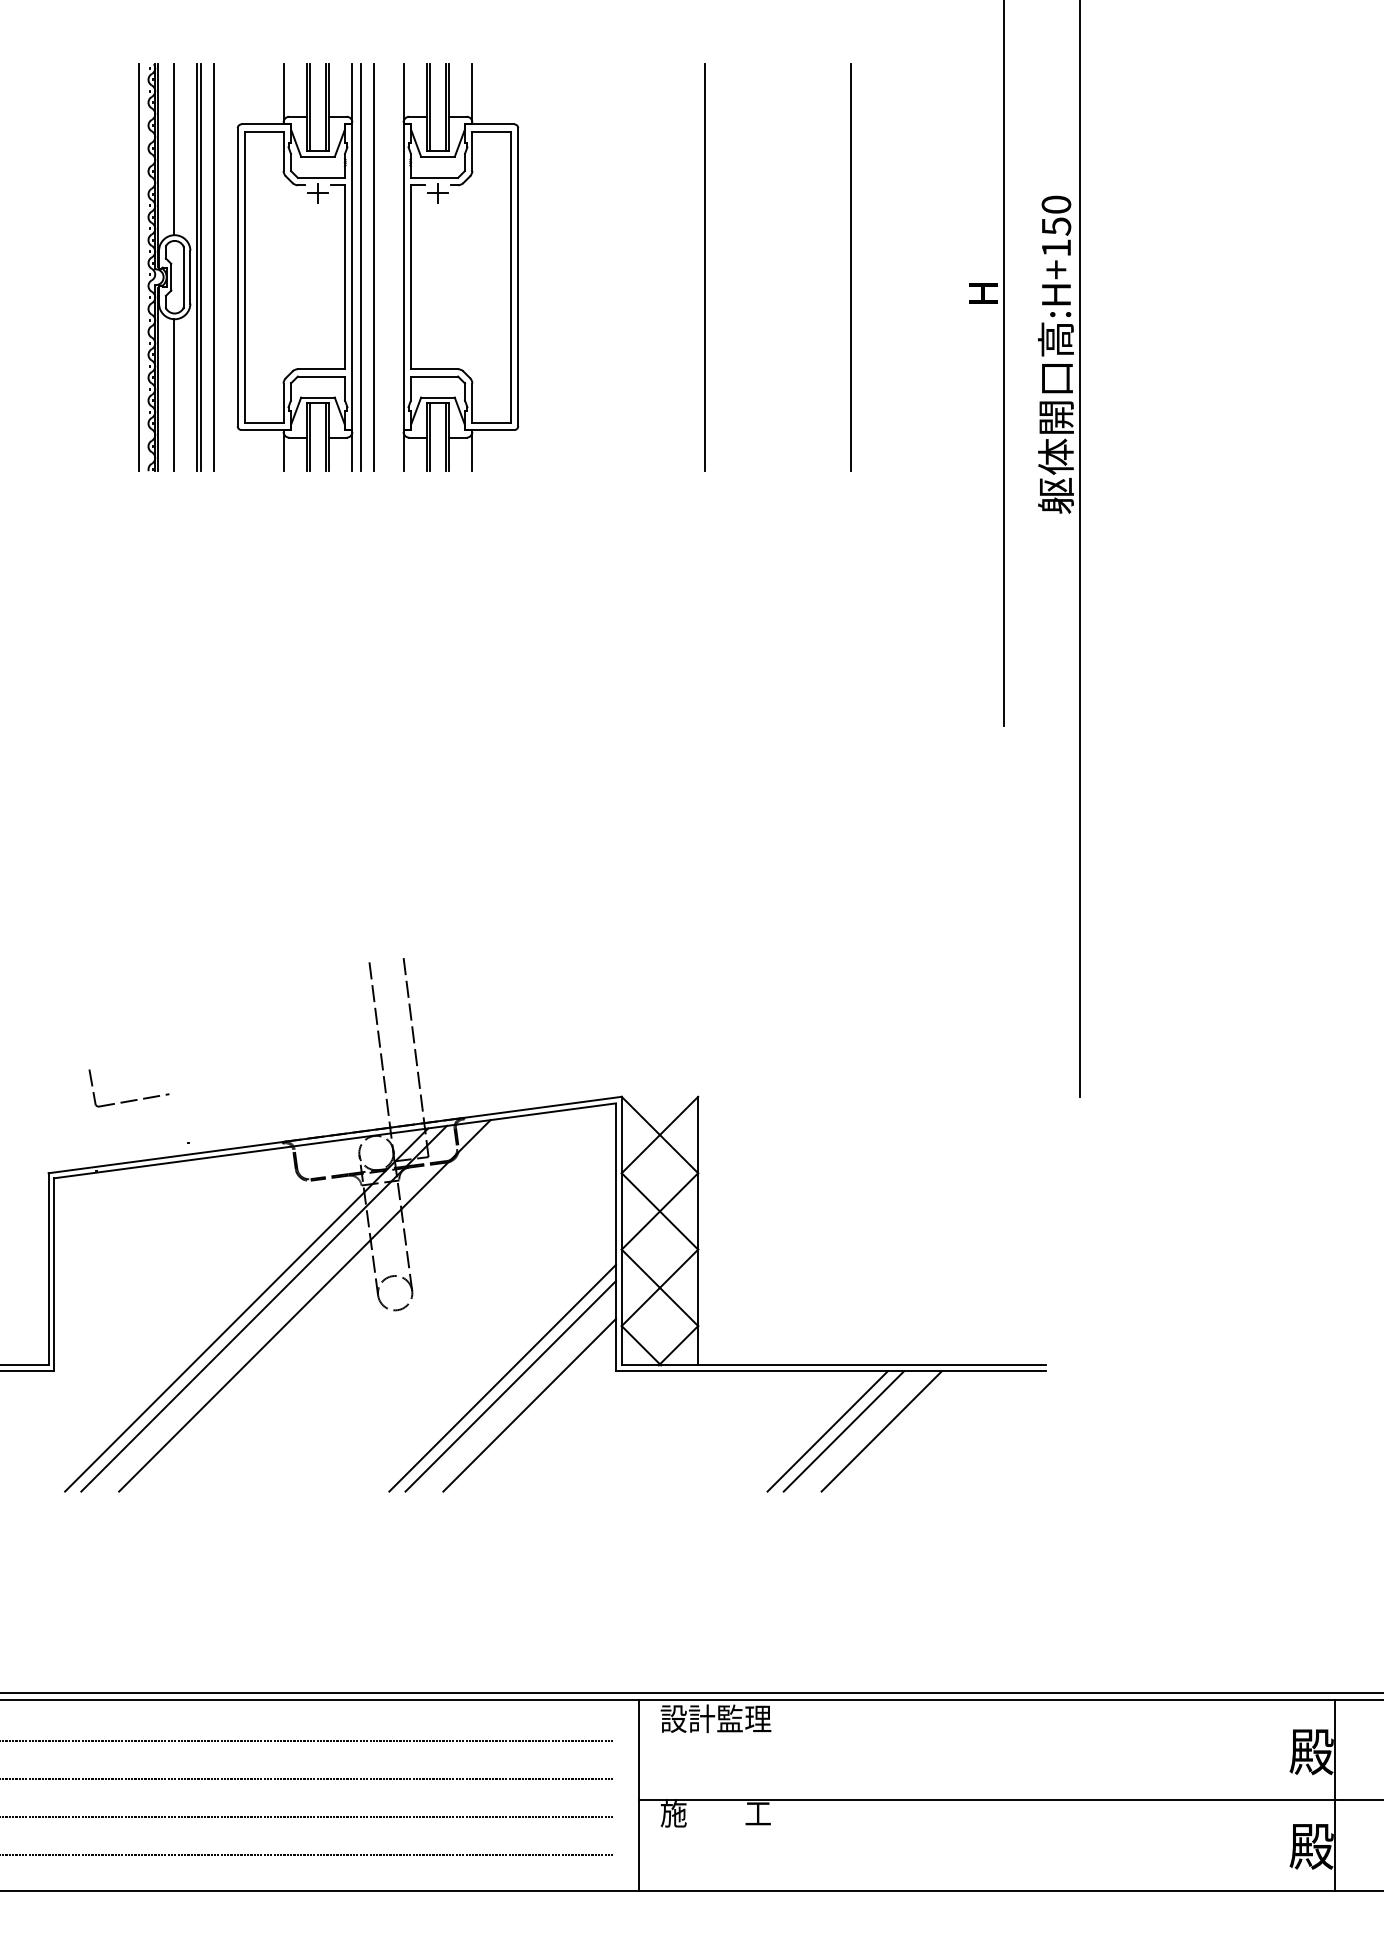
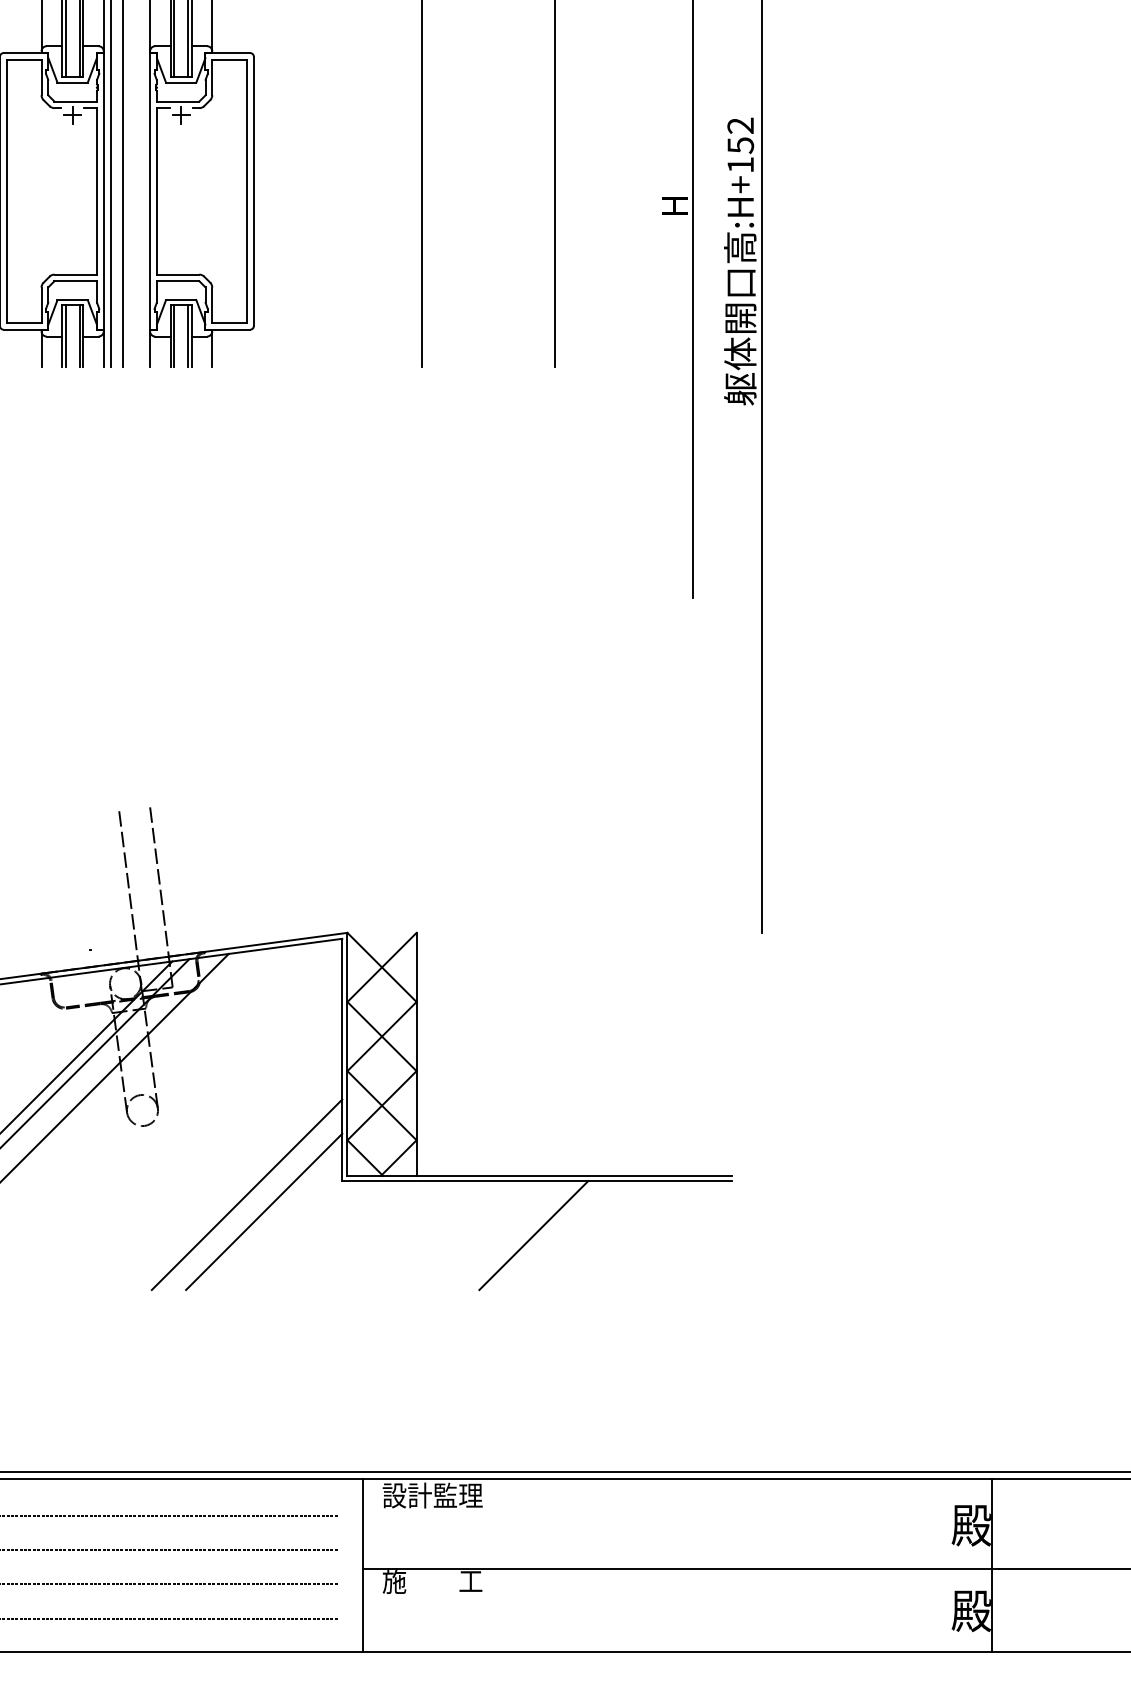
text: (1056, 204) -> (740, 125), :H+150 -> :H+152
line: (502, 1377) -> (239, 1186), removed
line: (843, 1431) -> (548, 1235), removed
line: (881, 1431) -> (582, 1235), removed

